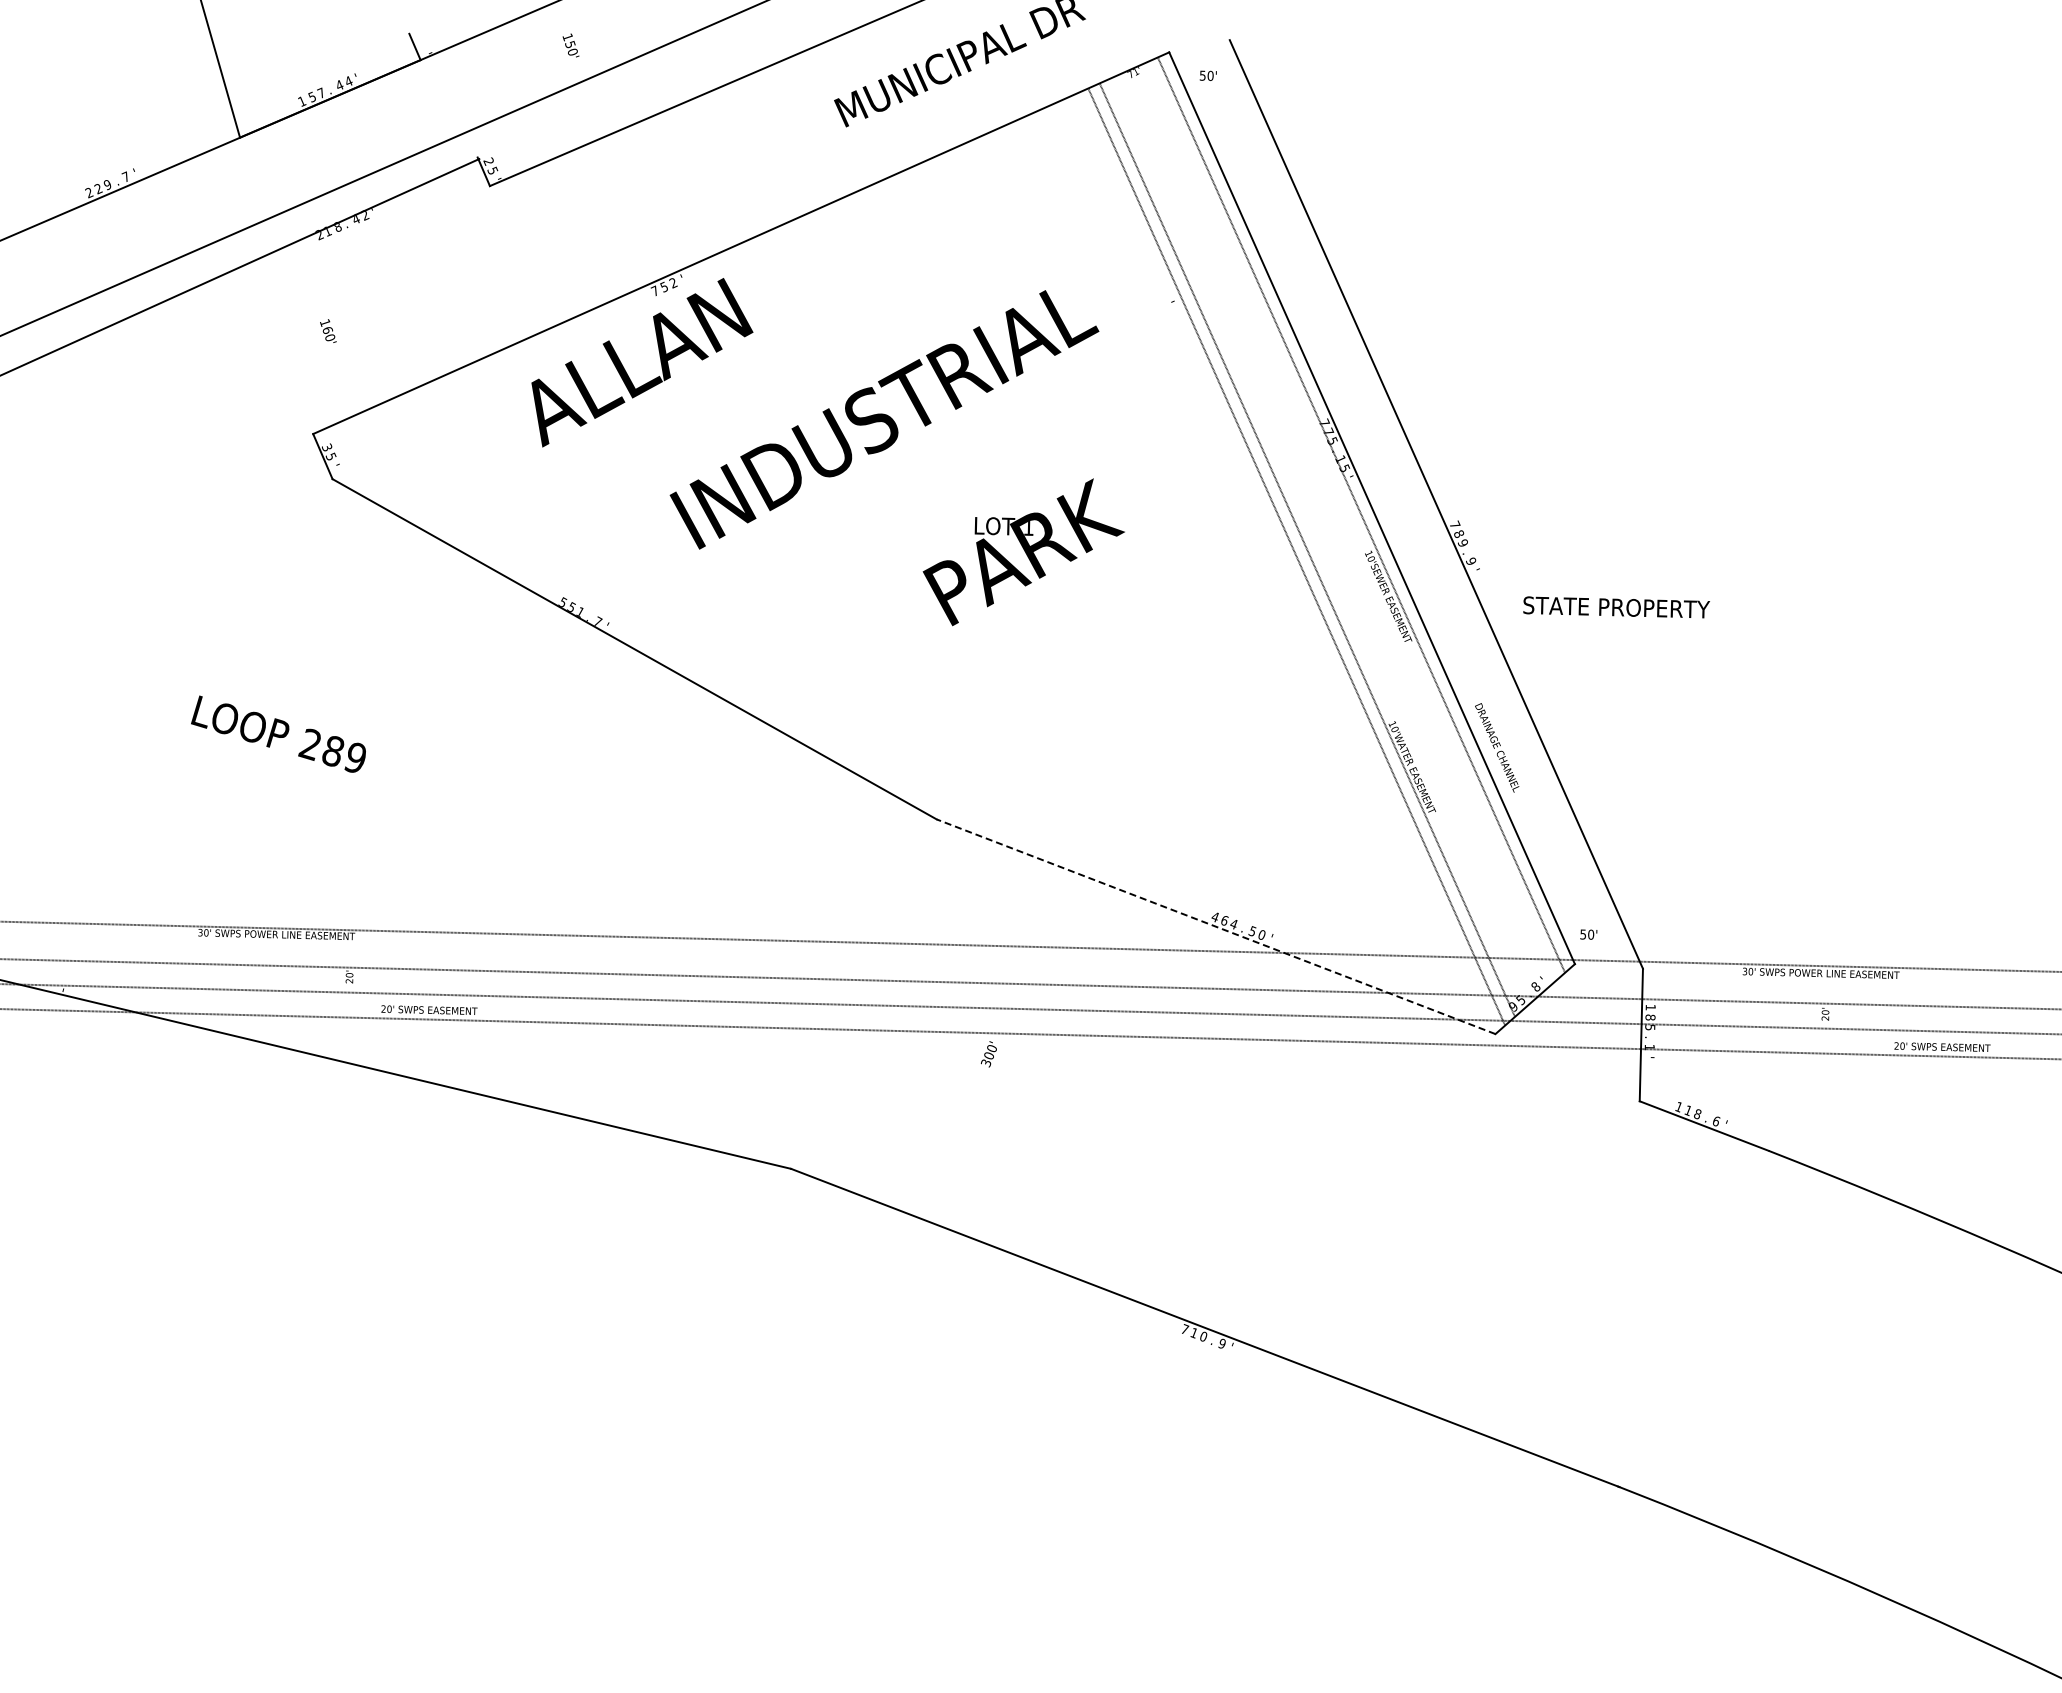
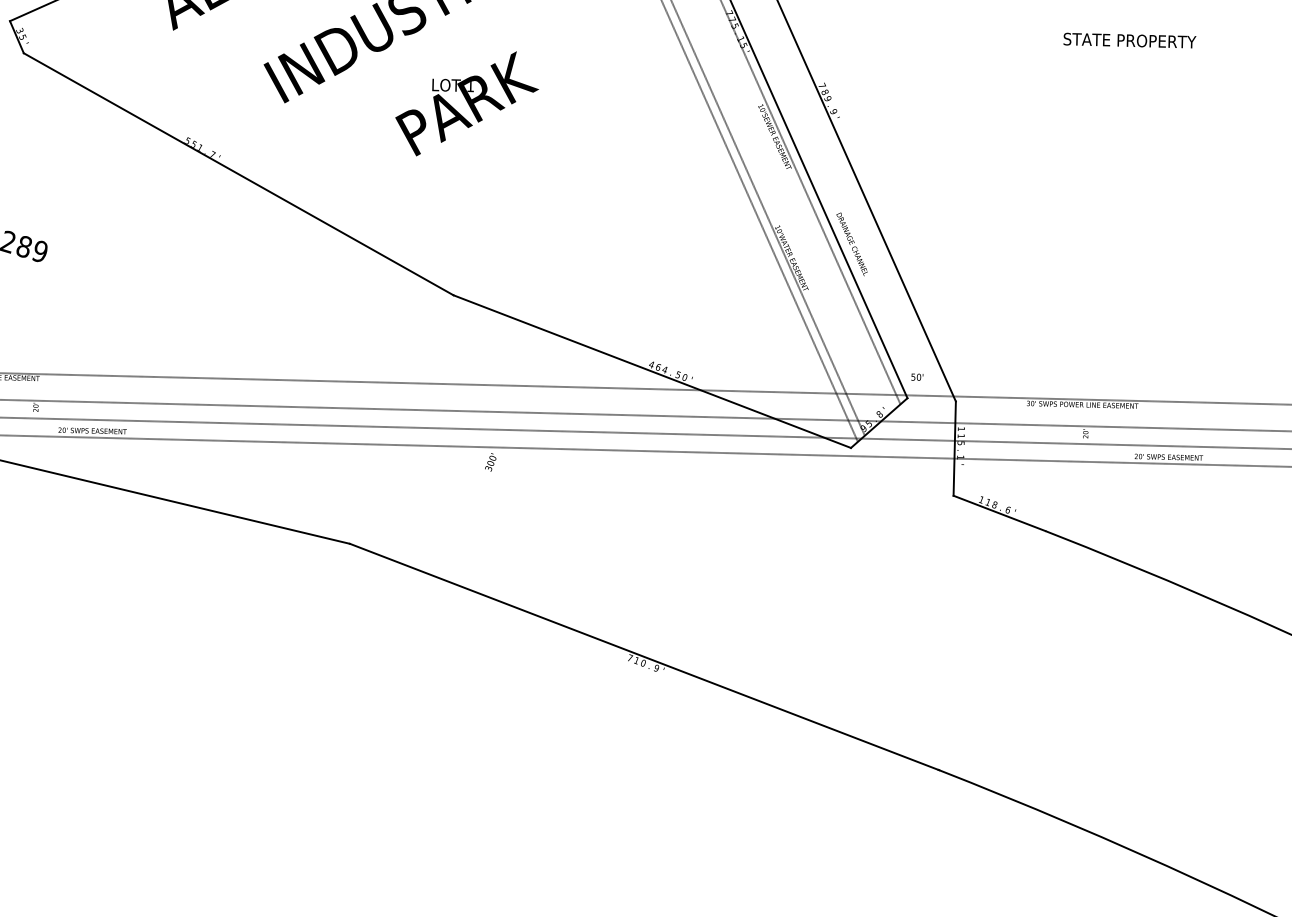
text: (1023, 552) -> (466, 104), moved
text: (1616, 607) -> (1129, 40), moved
line: (1215, 926) -> (651, 371), dashed -> solid
text: (1650, 1017) -> (961, 436), 8 -> 1

